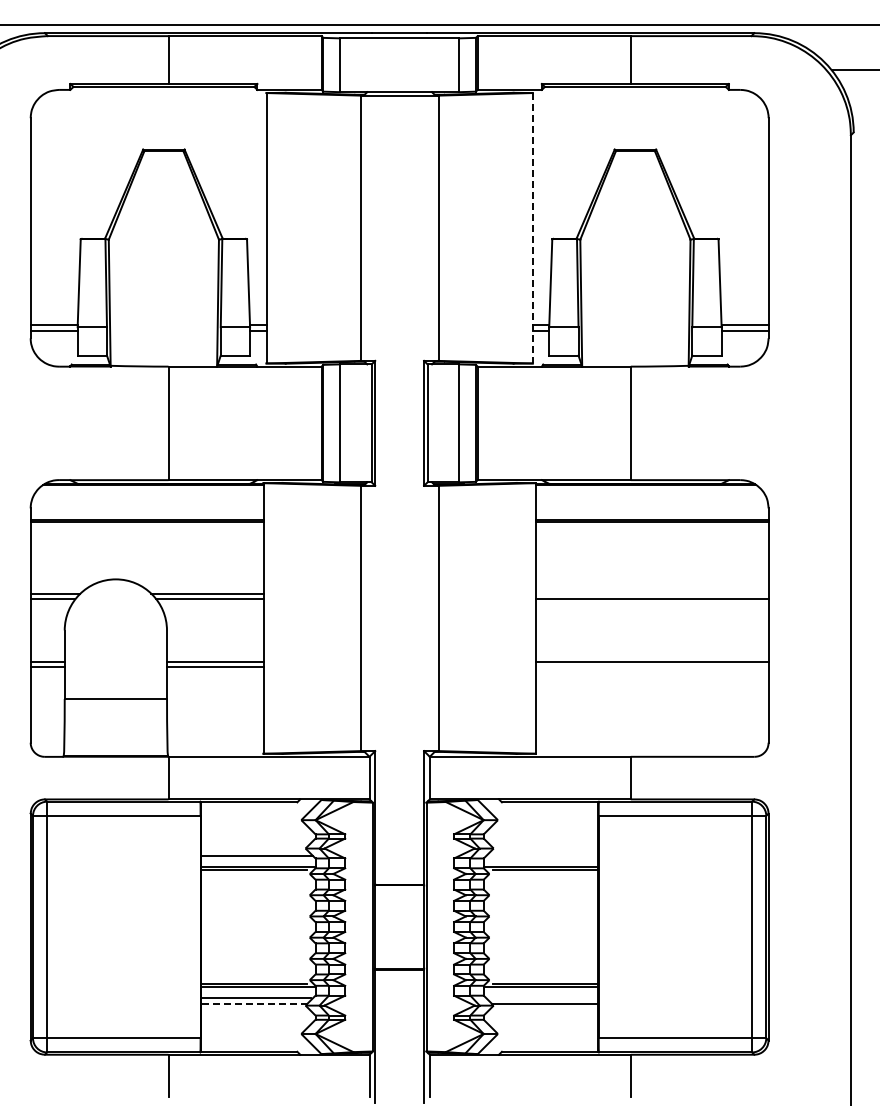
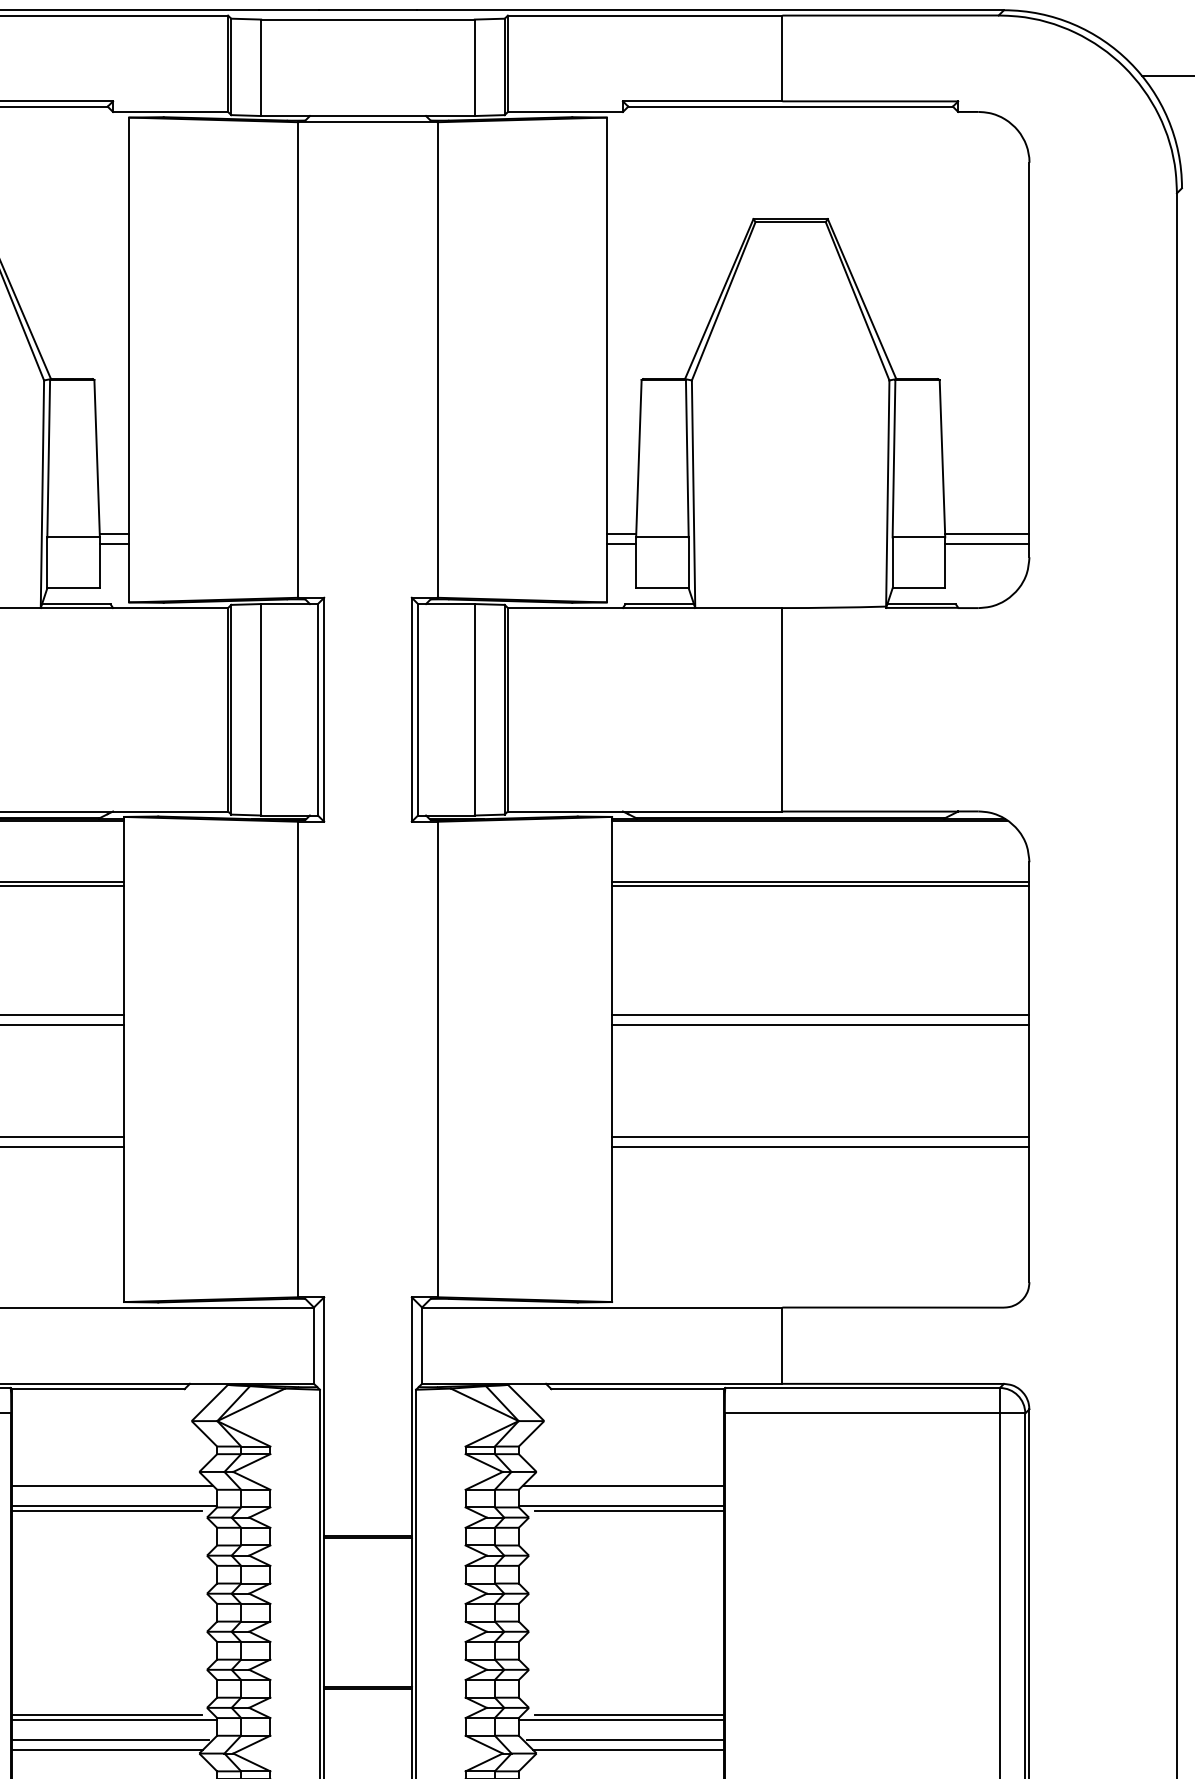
line: (532, 228) -> (606, 360), dashed -> solid
line: (651, 593) -> (819, 1014), added
line: (651, 667) -> (819, 1147), added
line: (542, 856) -> (624, 1486), added
line: (543, 998) -> (625, 1740), added
line: (253, 1003) -> (105, 1749), dashed -> solid

